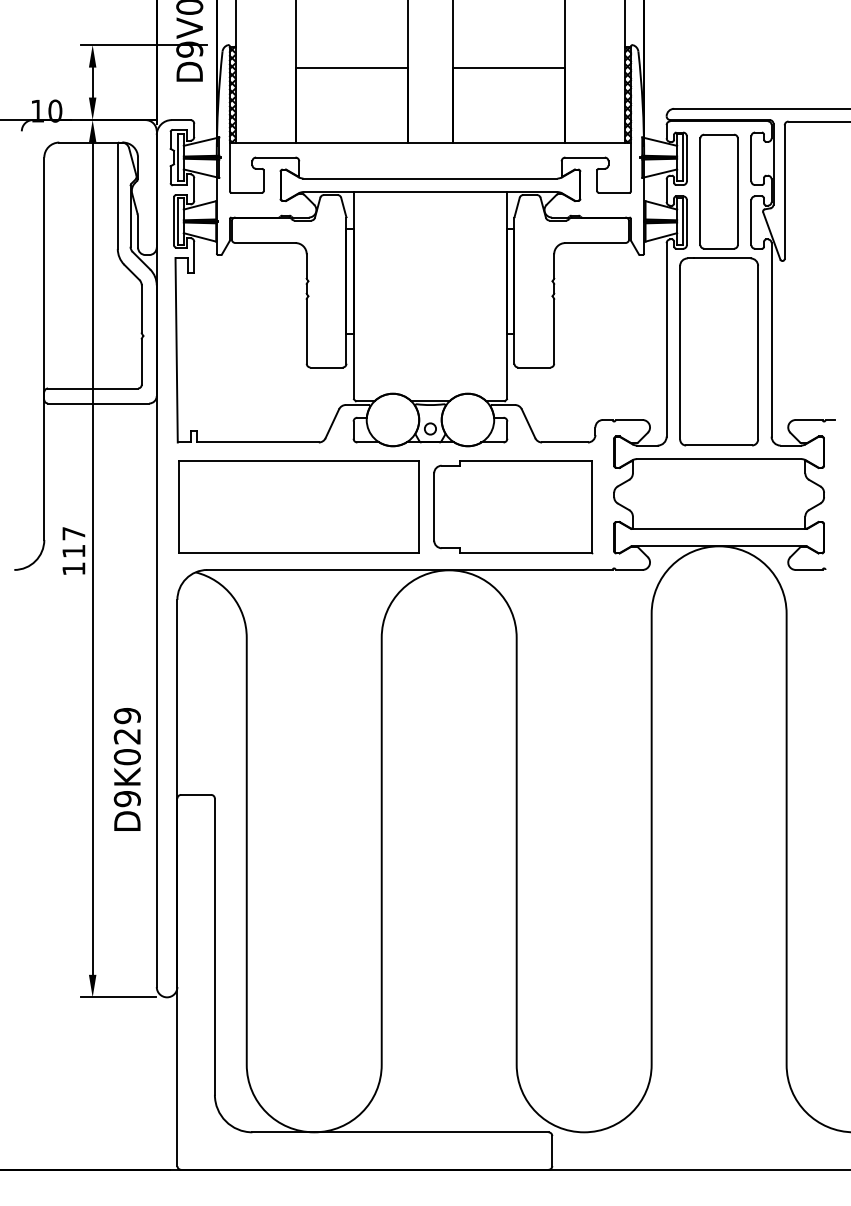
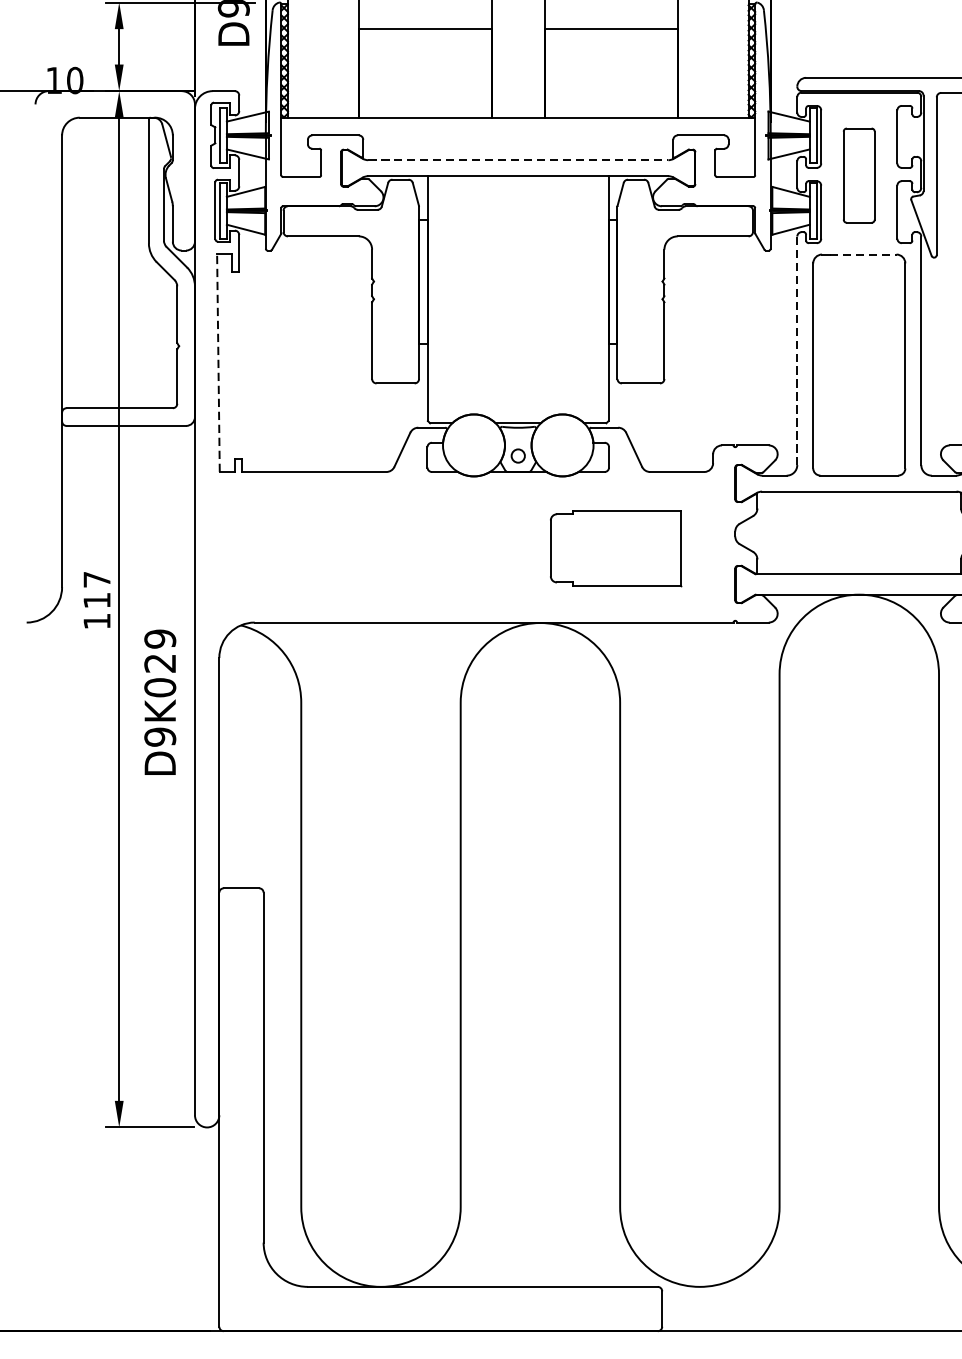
line: (430, 178) -> (518, 160), solid -> dashed
part: (718, 191) -> (858, 175), size x0.7
line: (723, 258) -> (864, 254), solid -> dashed
line: (666, 339) -> (797, 350), solid -> dashed
line: (176, 349) -> (218, 362), solid -> dashed
part: (298, 506) -> (362, 547), removed
part: (513, 507) -> (616, 548), size x0.7
text: (126, 769) -> (159, 702), moved

